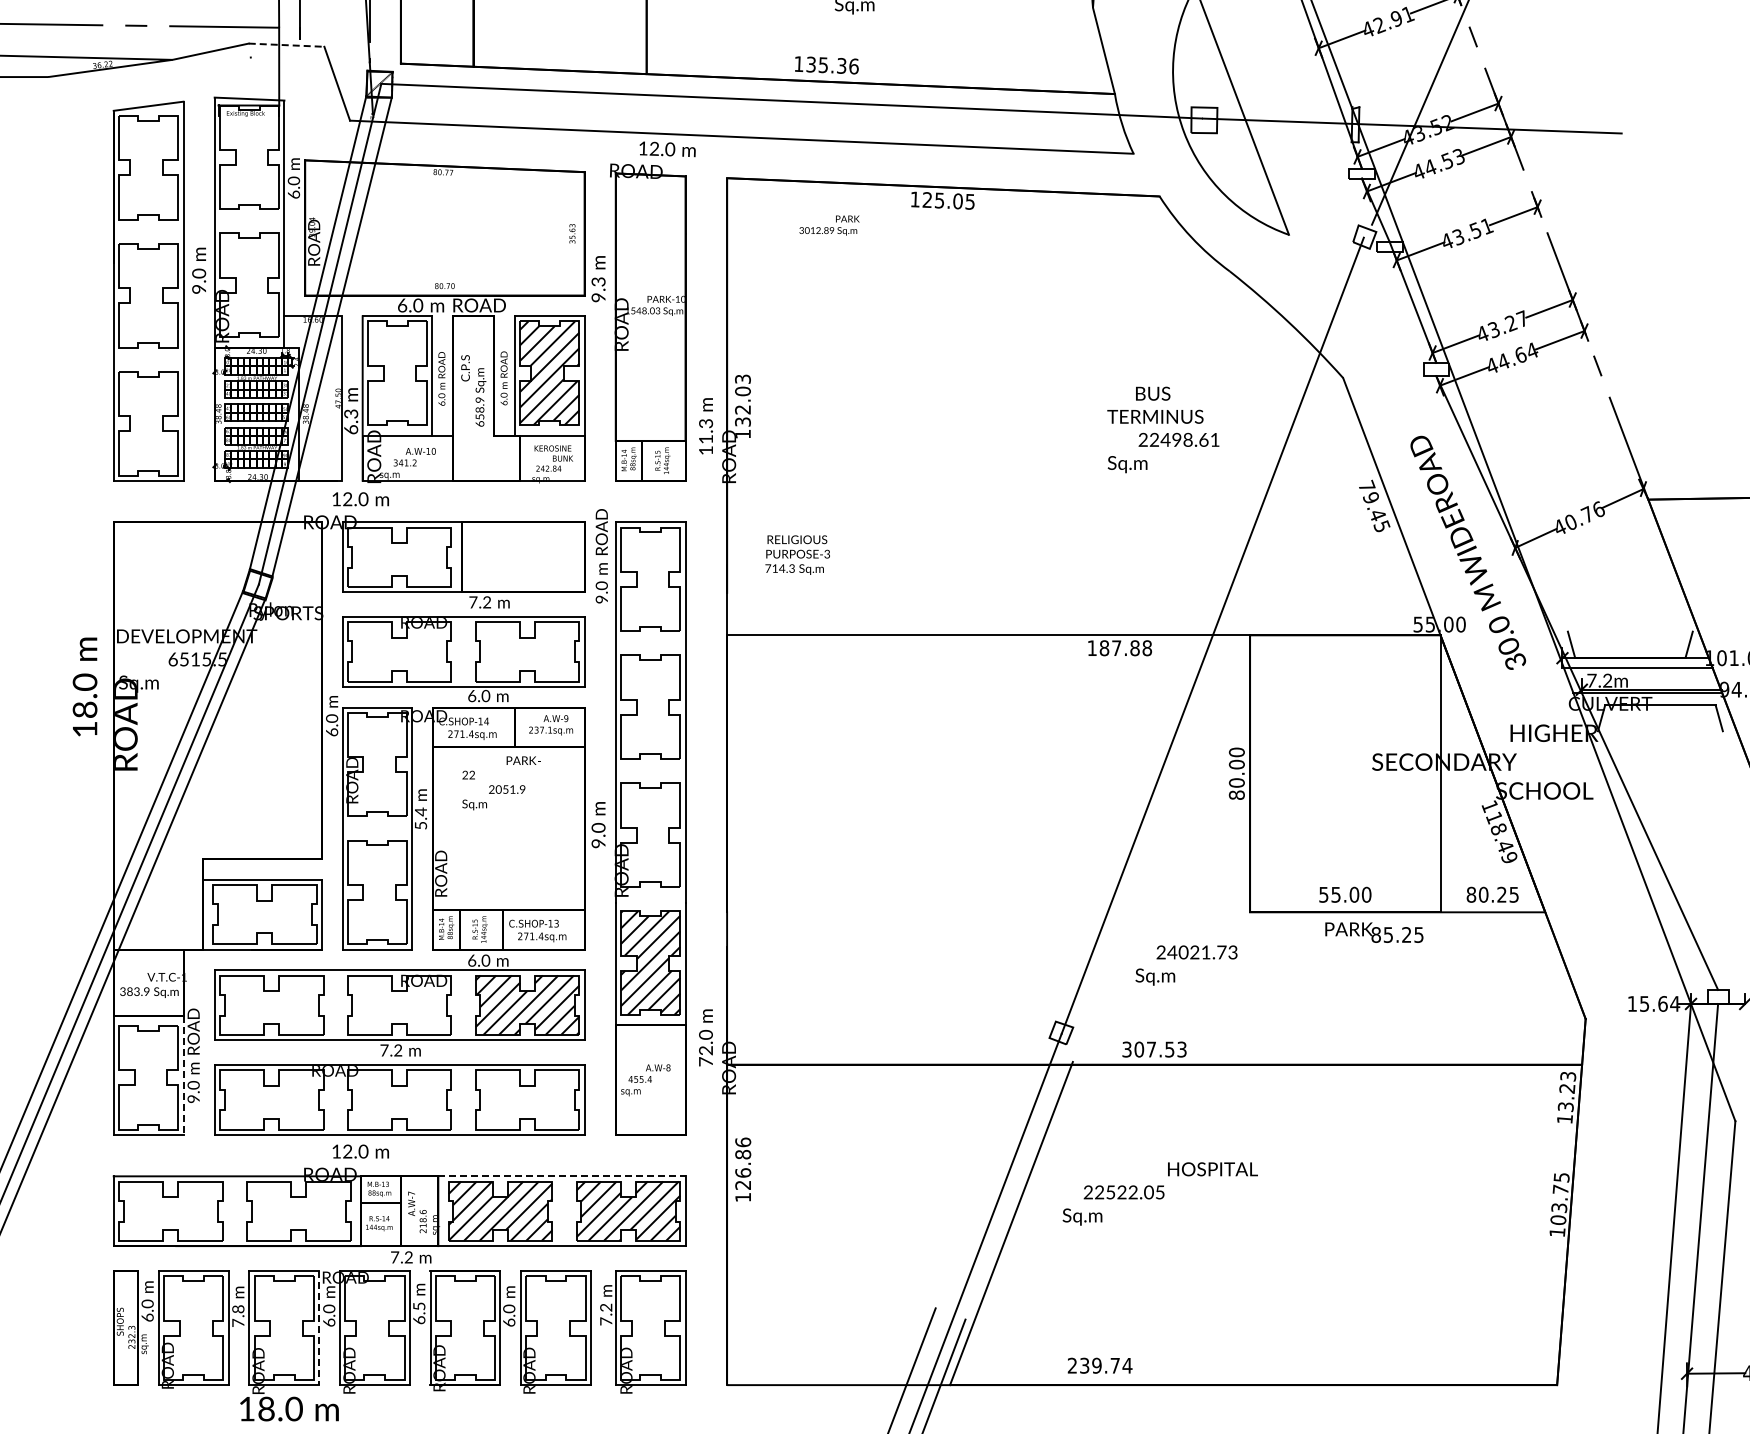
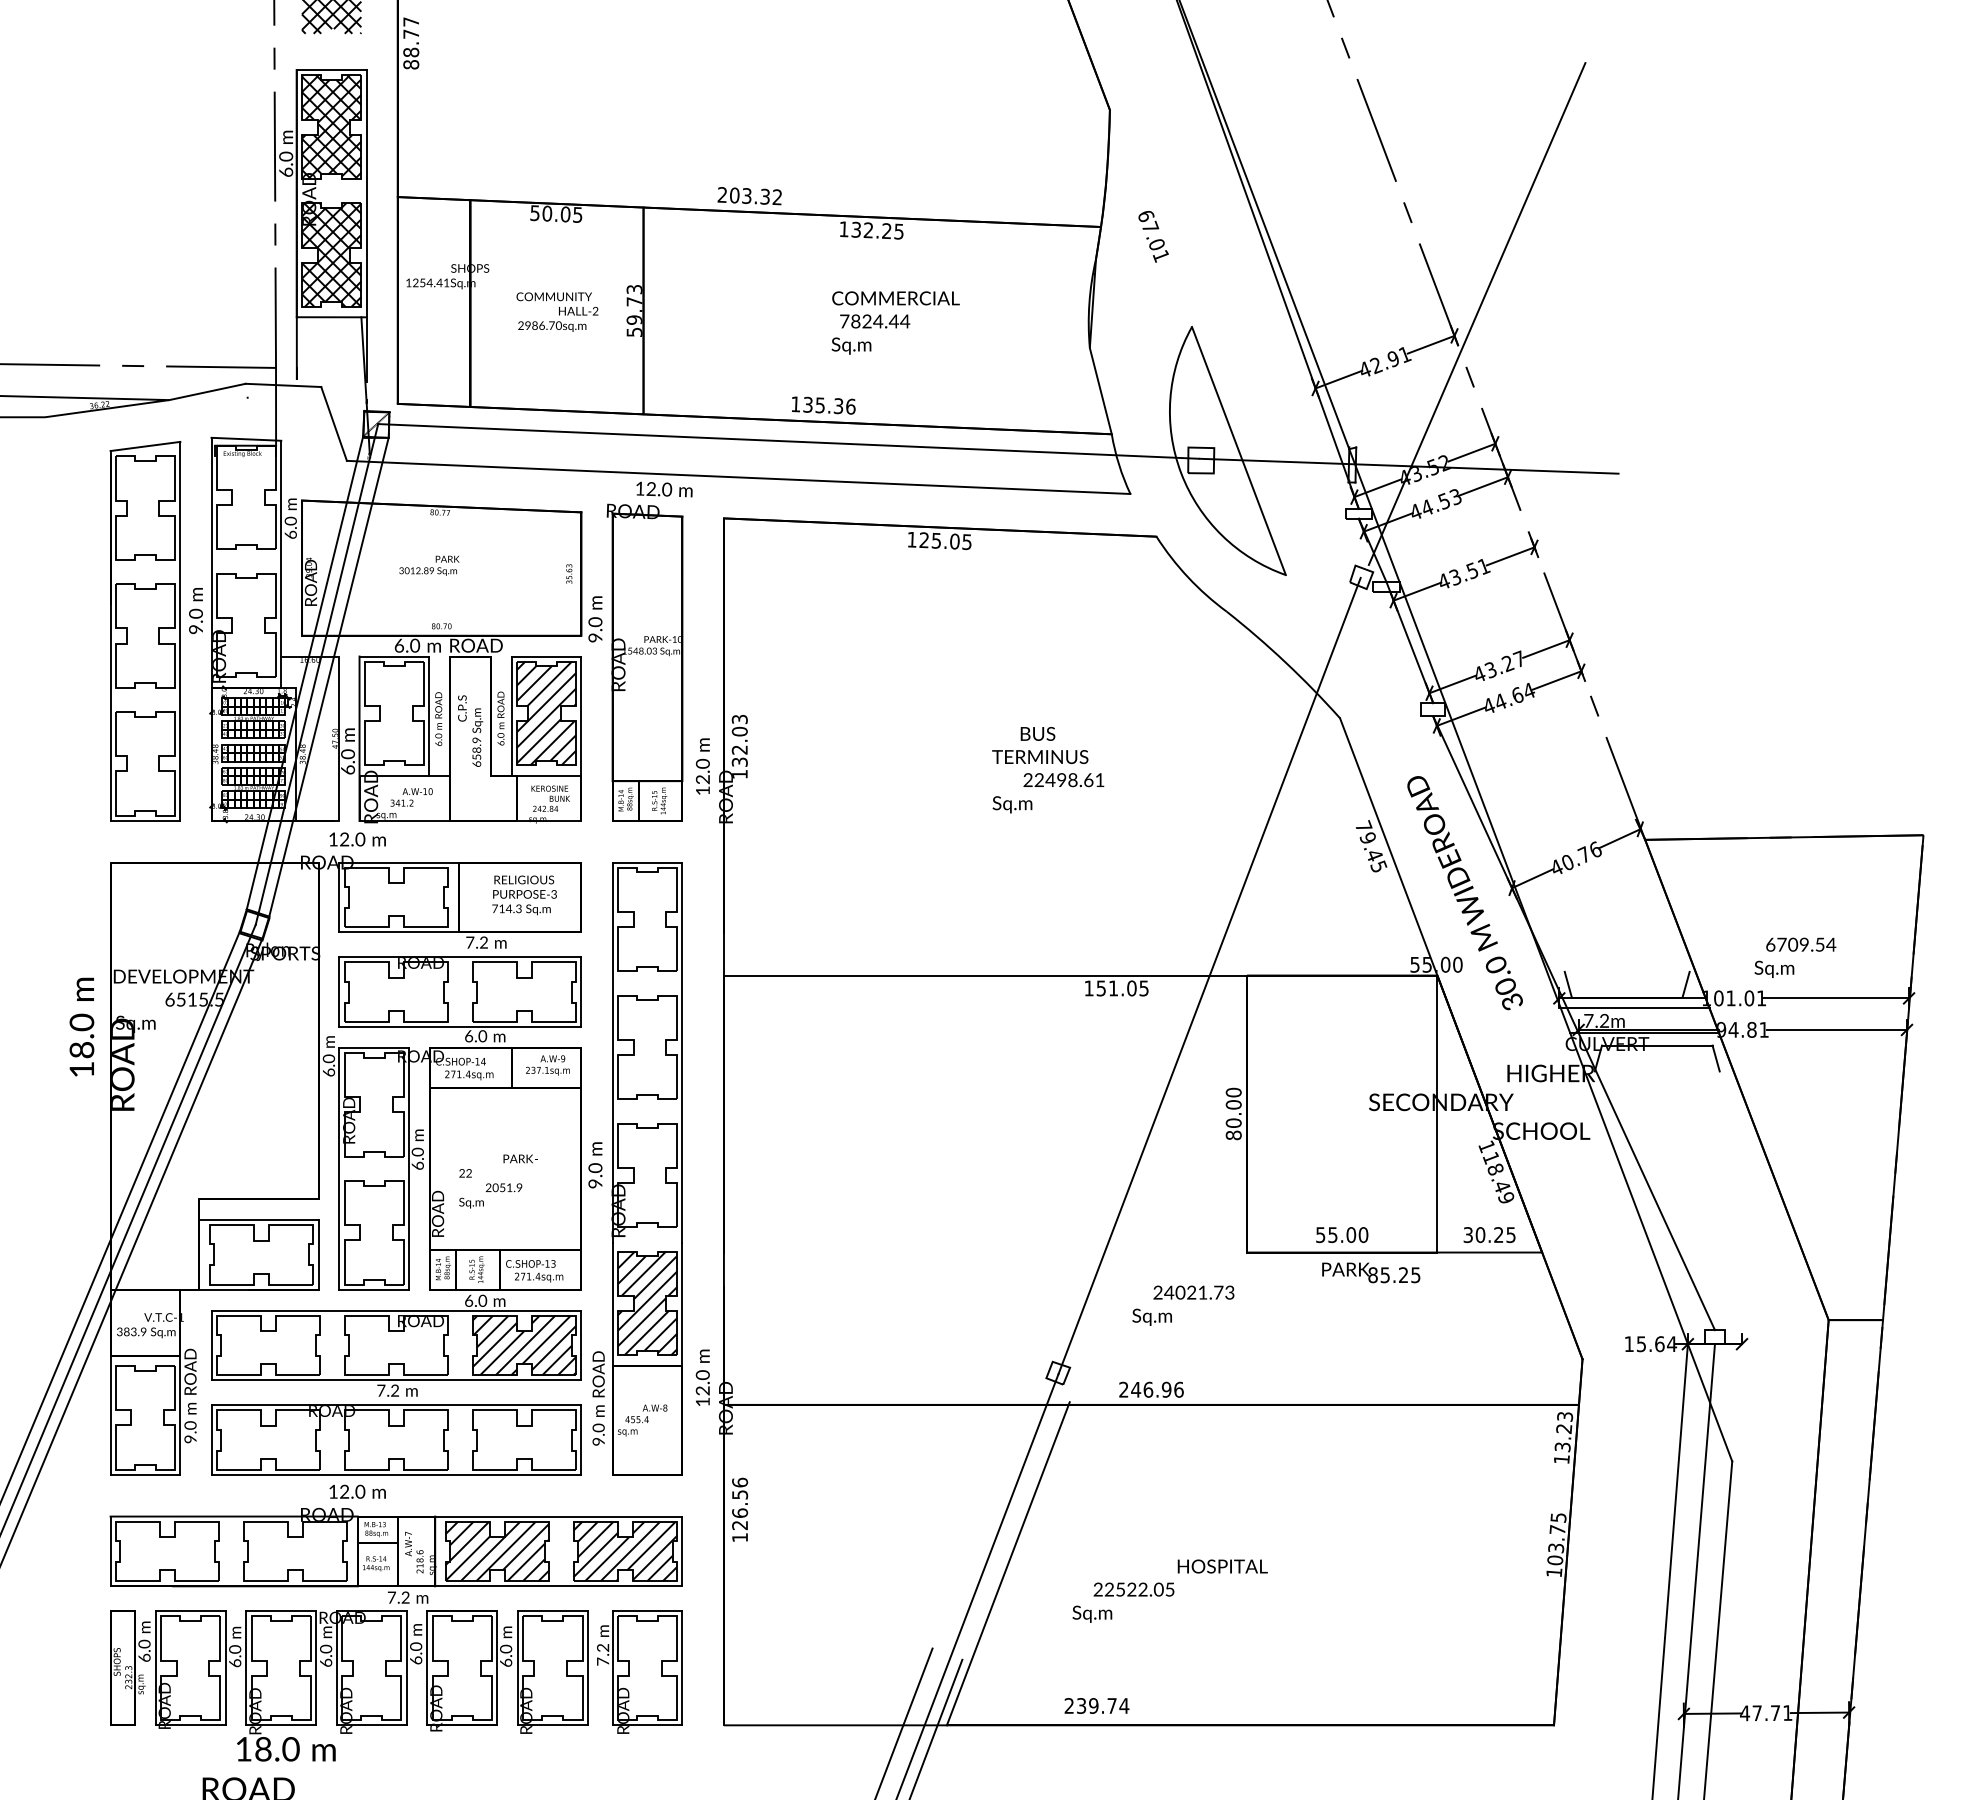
line: (286, 45) -> (283, 385), dashed -> solid
text: (829, 225) -> (429, 565), moved
text: (597, 282) -> (594, 622), 9.3 -> 9.0
text: (350, 414) -> (347, 754), 6.3 -> 6.0
text: (1163, 430) -> (1048, 770), moved
text: (705, 431) -> (702, 771), 11.3 -> 12.0
text: (797, 555) -> (524, 895), moved
text: (601, 556) -> (598, 1398), moved
text: (1125, 648) -> (1122, 988), 187.88 -> 151.05
text: (501, 783) -> (498, 1181), moved
text: (420, 818) -> (417, 1158), 5.4 -> 6.0
text: (1471, 894) -> (1468, 1234), 80.25 -> 30.25
text: (1154, 1049) -> (1151, 1389), 307.53 -> 246.96
text: (705, 1061) -> (702, 1401), 72.0 -> 12.0
line: (183, 1075) -> (180, 1415), dashed -> solid
text: (743, 1154) -> (740, 1494), 126.86 -> 126.56
line: (561, 1176) -> (558, 1516), dashed -> solid
text: (1159, 1193) -> (1169, 1590), moved
text: (419, 1306) -> (416, 1646), 6.5 -> 6.0
text: (238, 1316) -> (235, 1656), 7.8 -> 6.0
line: (319, 1328) -> (316, 1668), dashed -> solid

